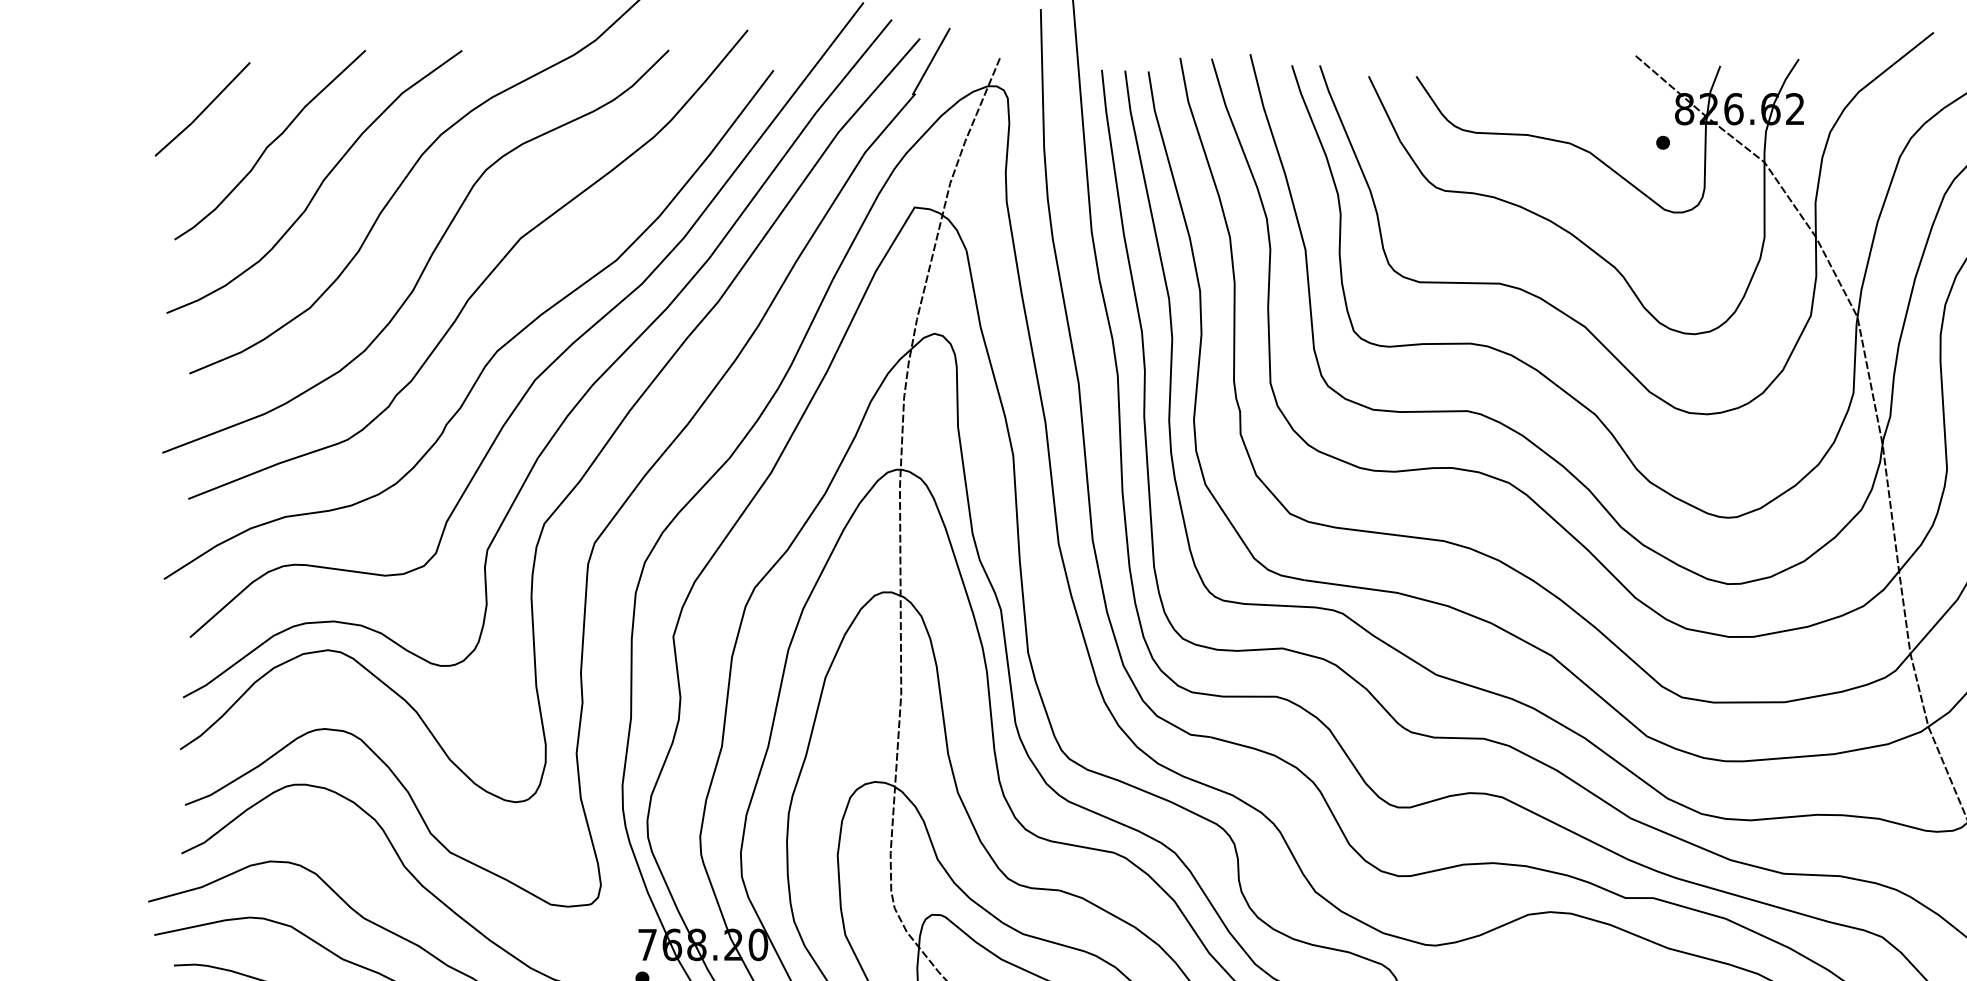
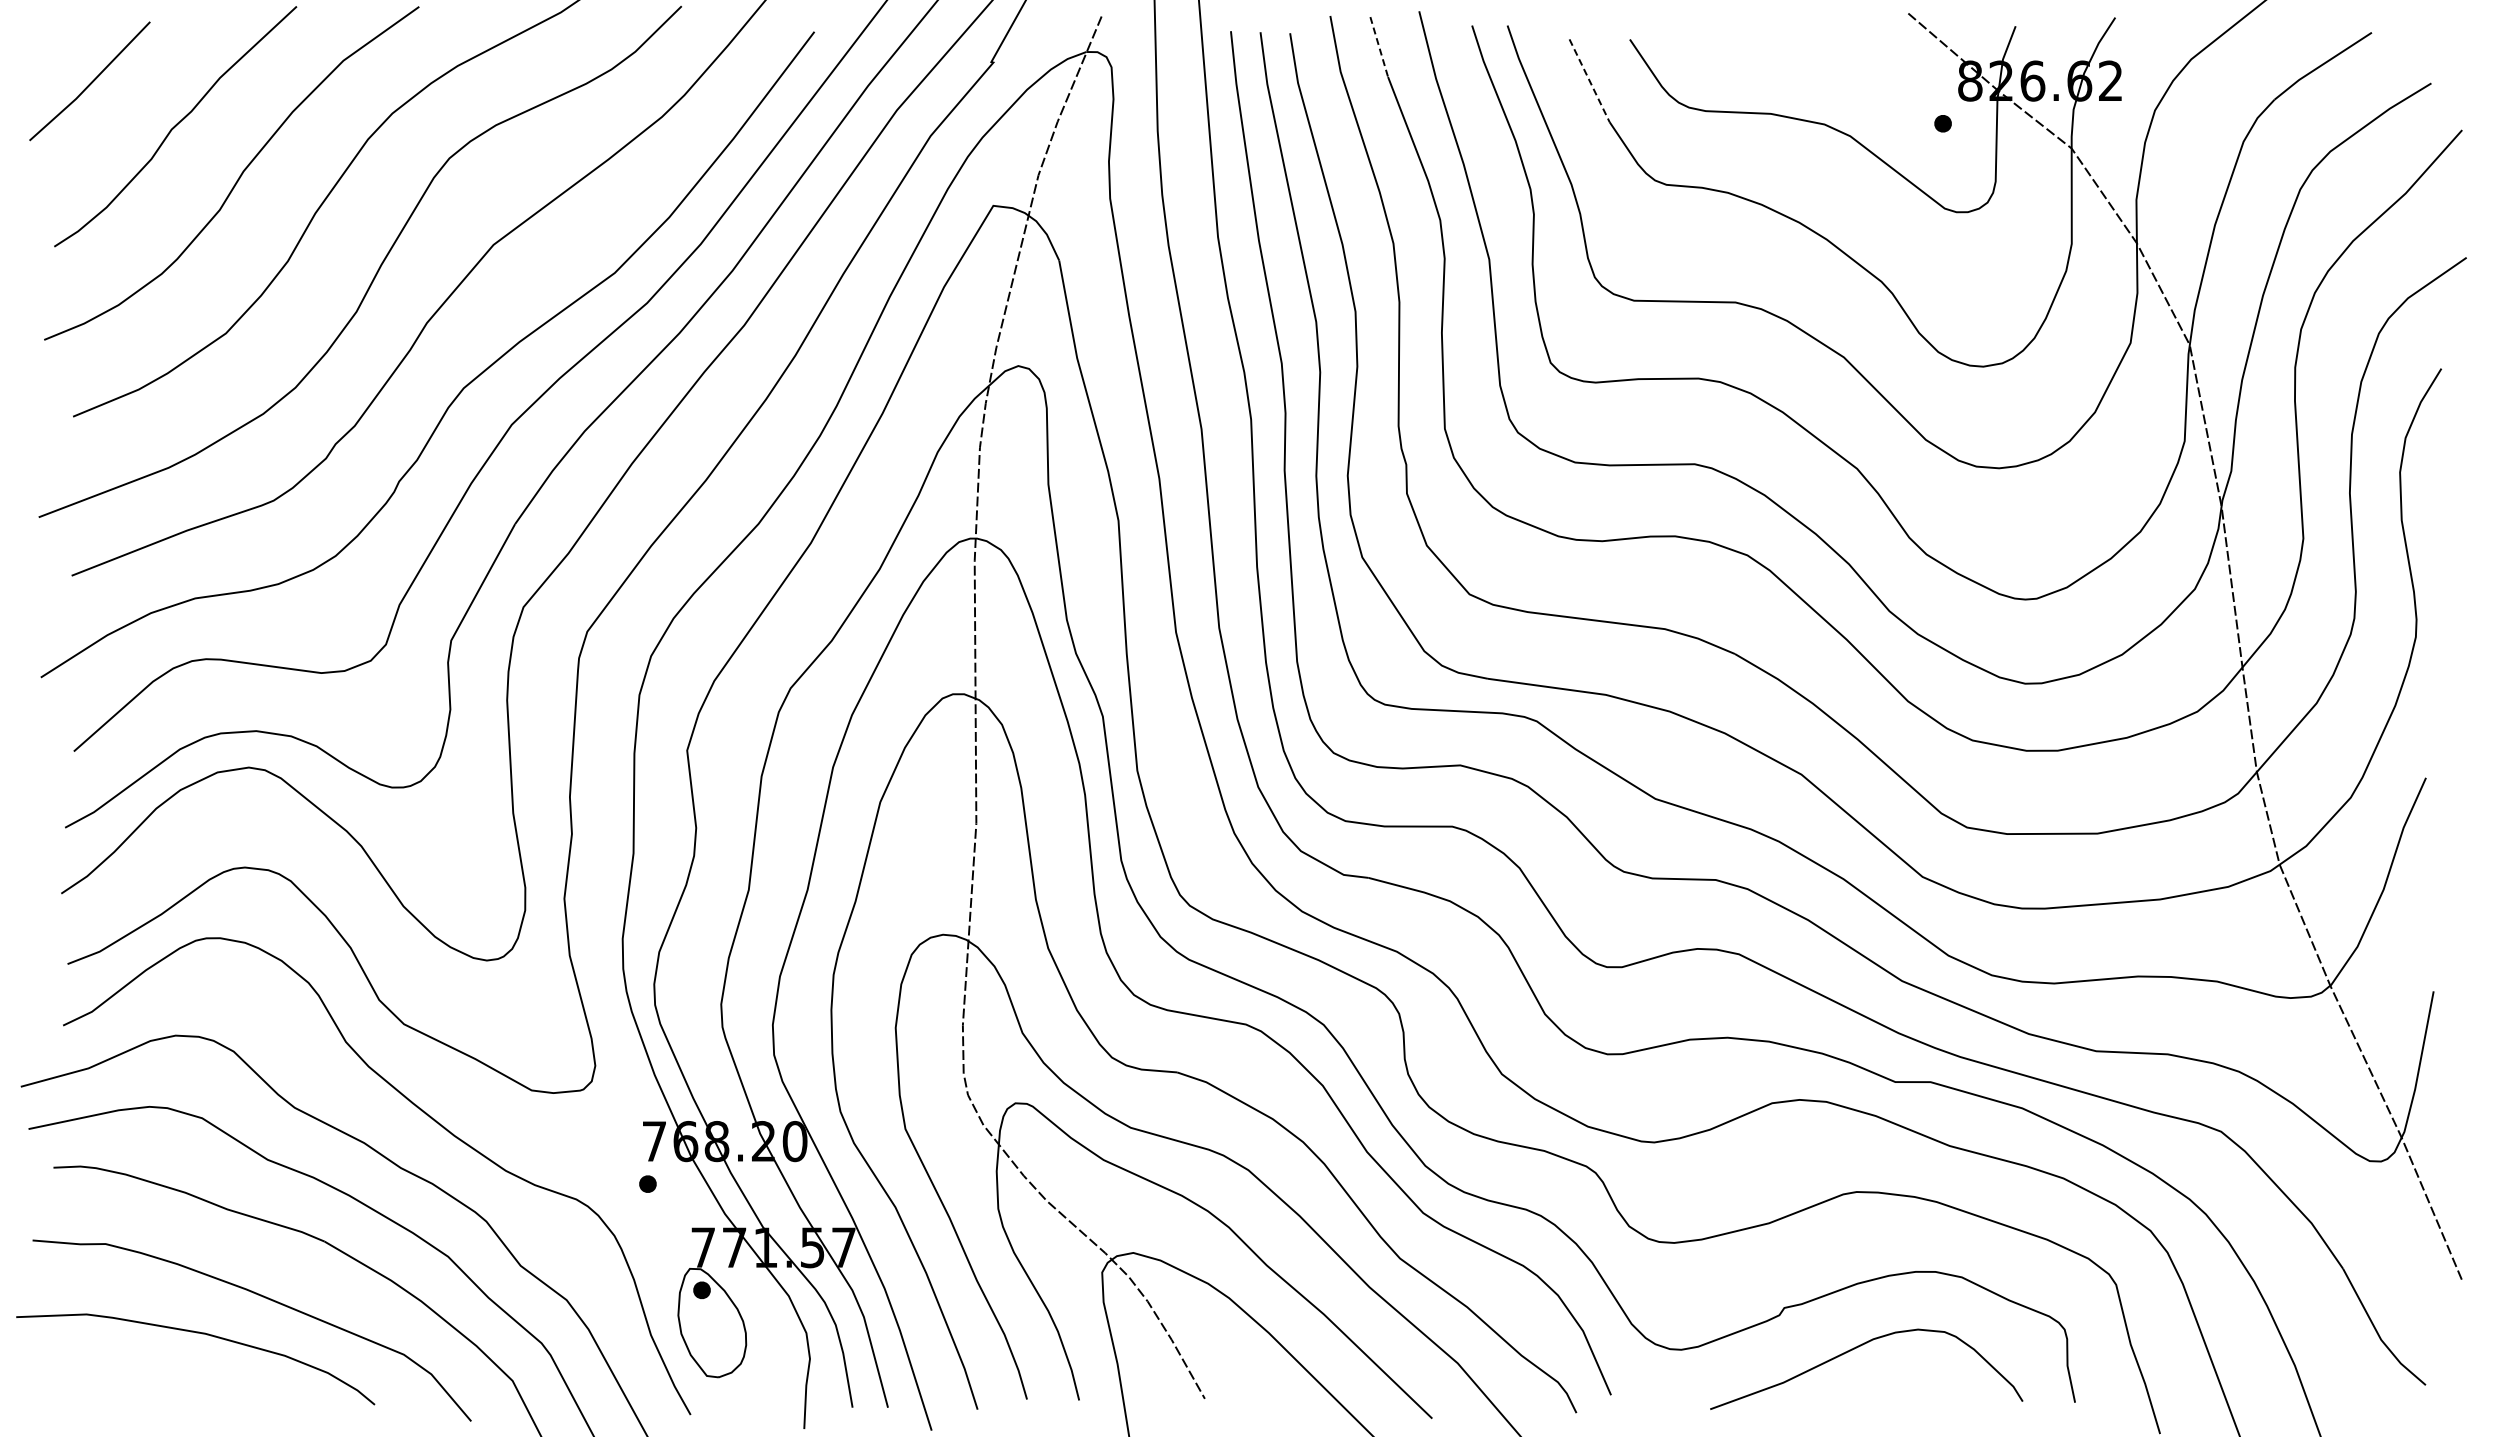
line: (1218, 82) -> (1379, 47), solid -> dashed
line: (1384, 108) -> (1589, 80), solid -> dashed

